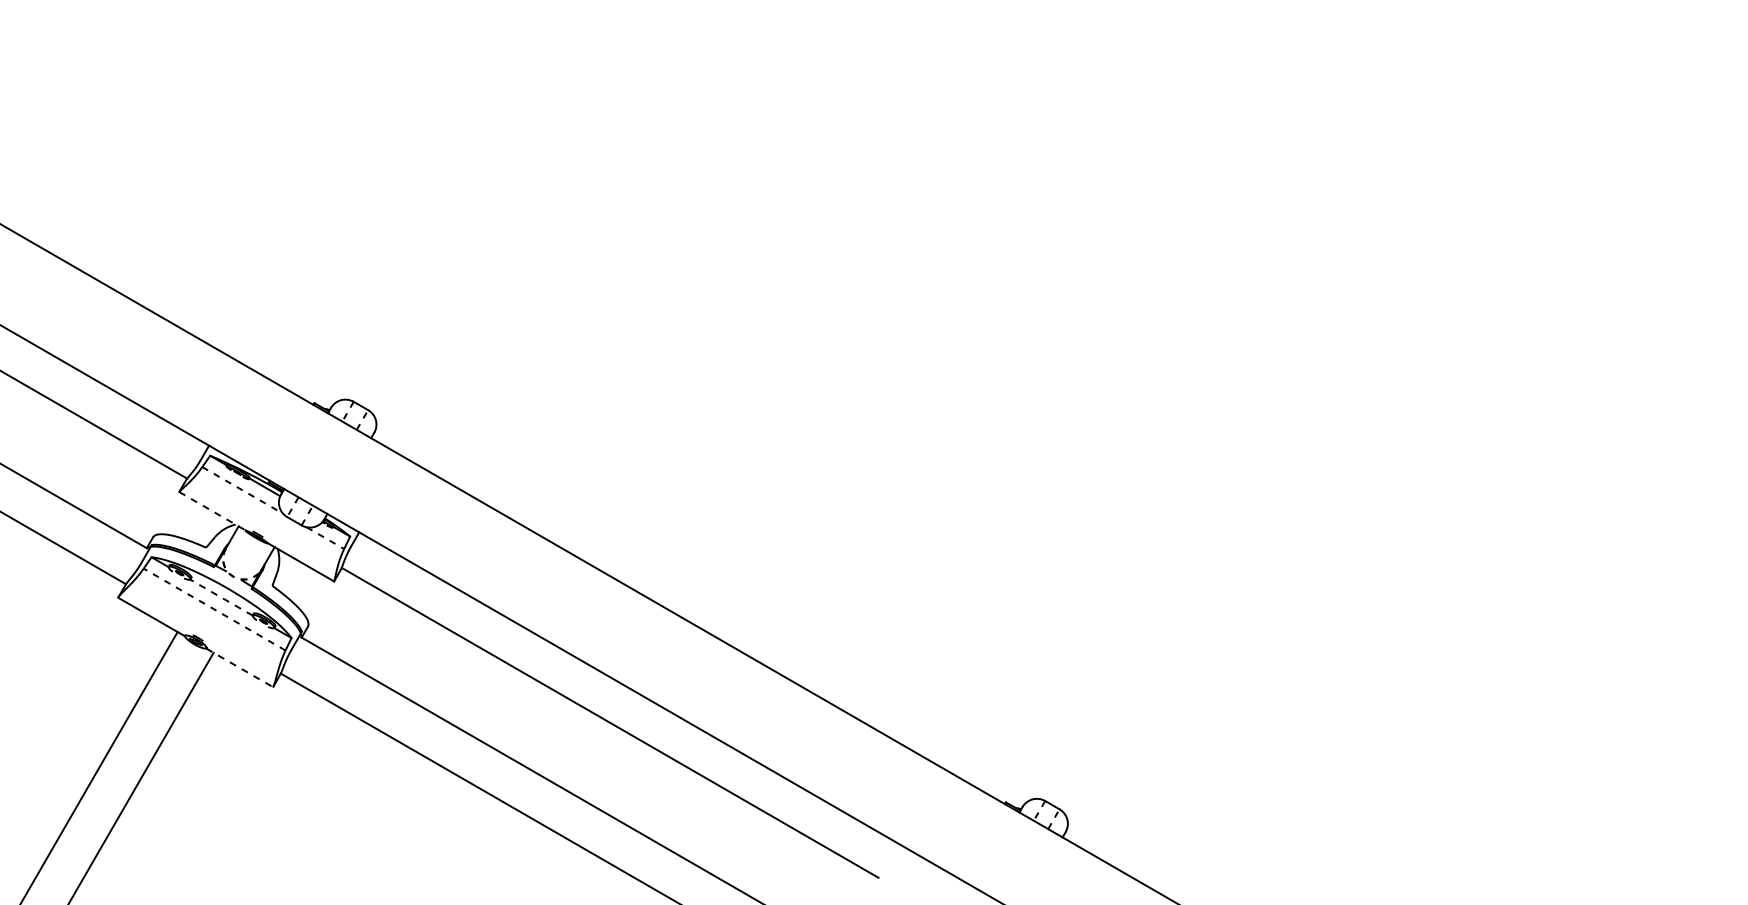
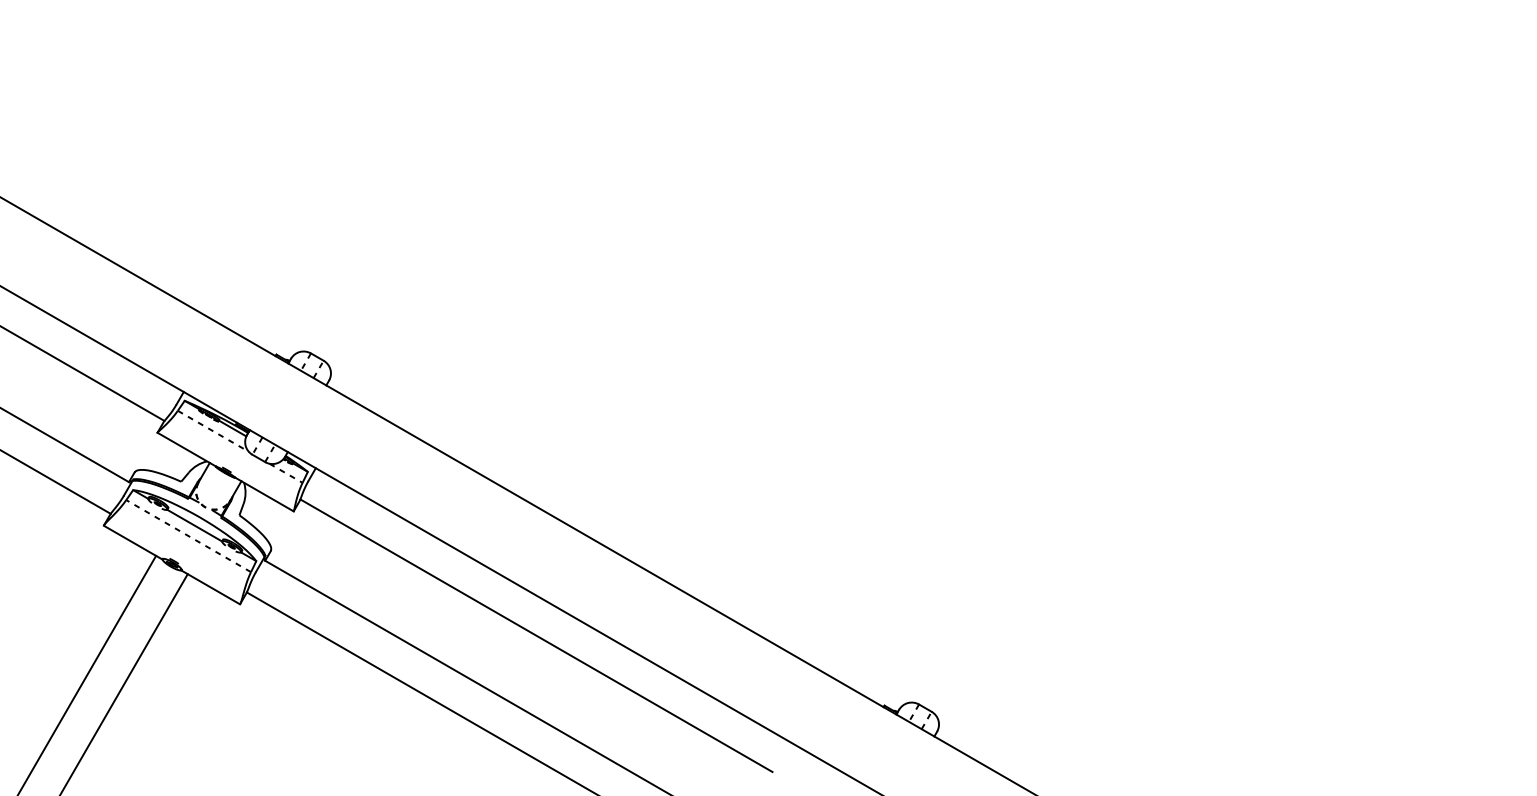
line: (213, 511) -> (187, 449), dashed -> solid
line: (221, 597) -> (194, 525), dashed -> solid
line: (239, 667) -> (210, 587), dashed -> solid

